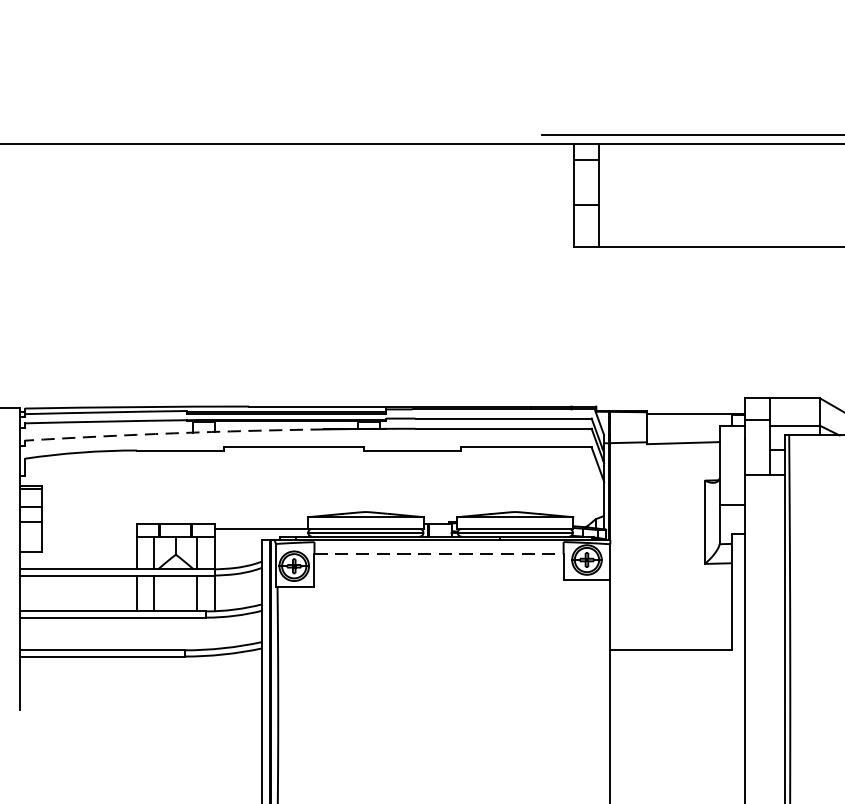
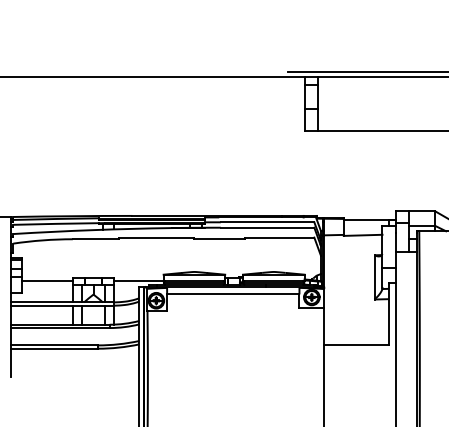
arc: (173, 434) -> (92, 230), dashed -> solid
line: (89, 530) -> (47, 281), added
line: (439, 554) -> (233, 294), dashed -> solid

